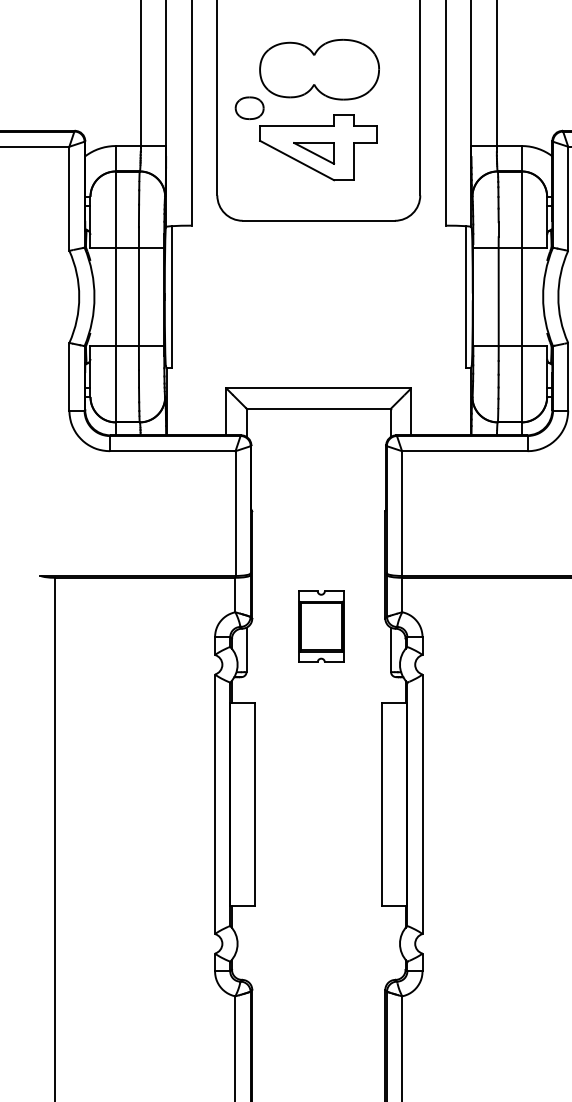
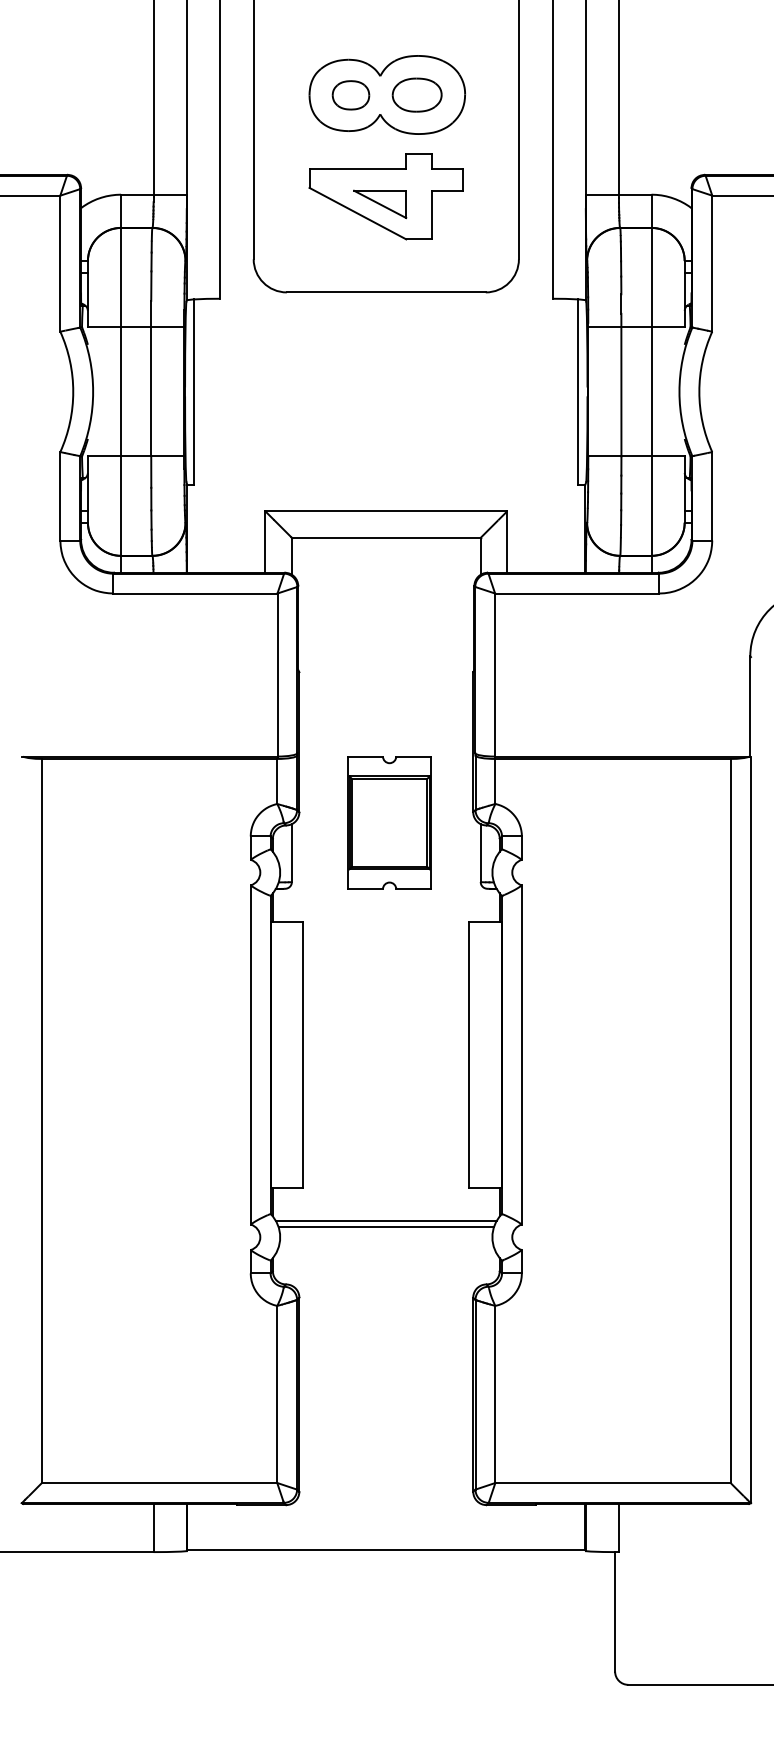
part: (341, 69) -> (416, 94), added
part: (249, 108) -> (350, 95), moved
part: (321, 626) -> (389, 822), size x1.43
line: (318, 930) -> (385, 1220), added
line: (318, 936) -> (385, 1227), added

